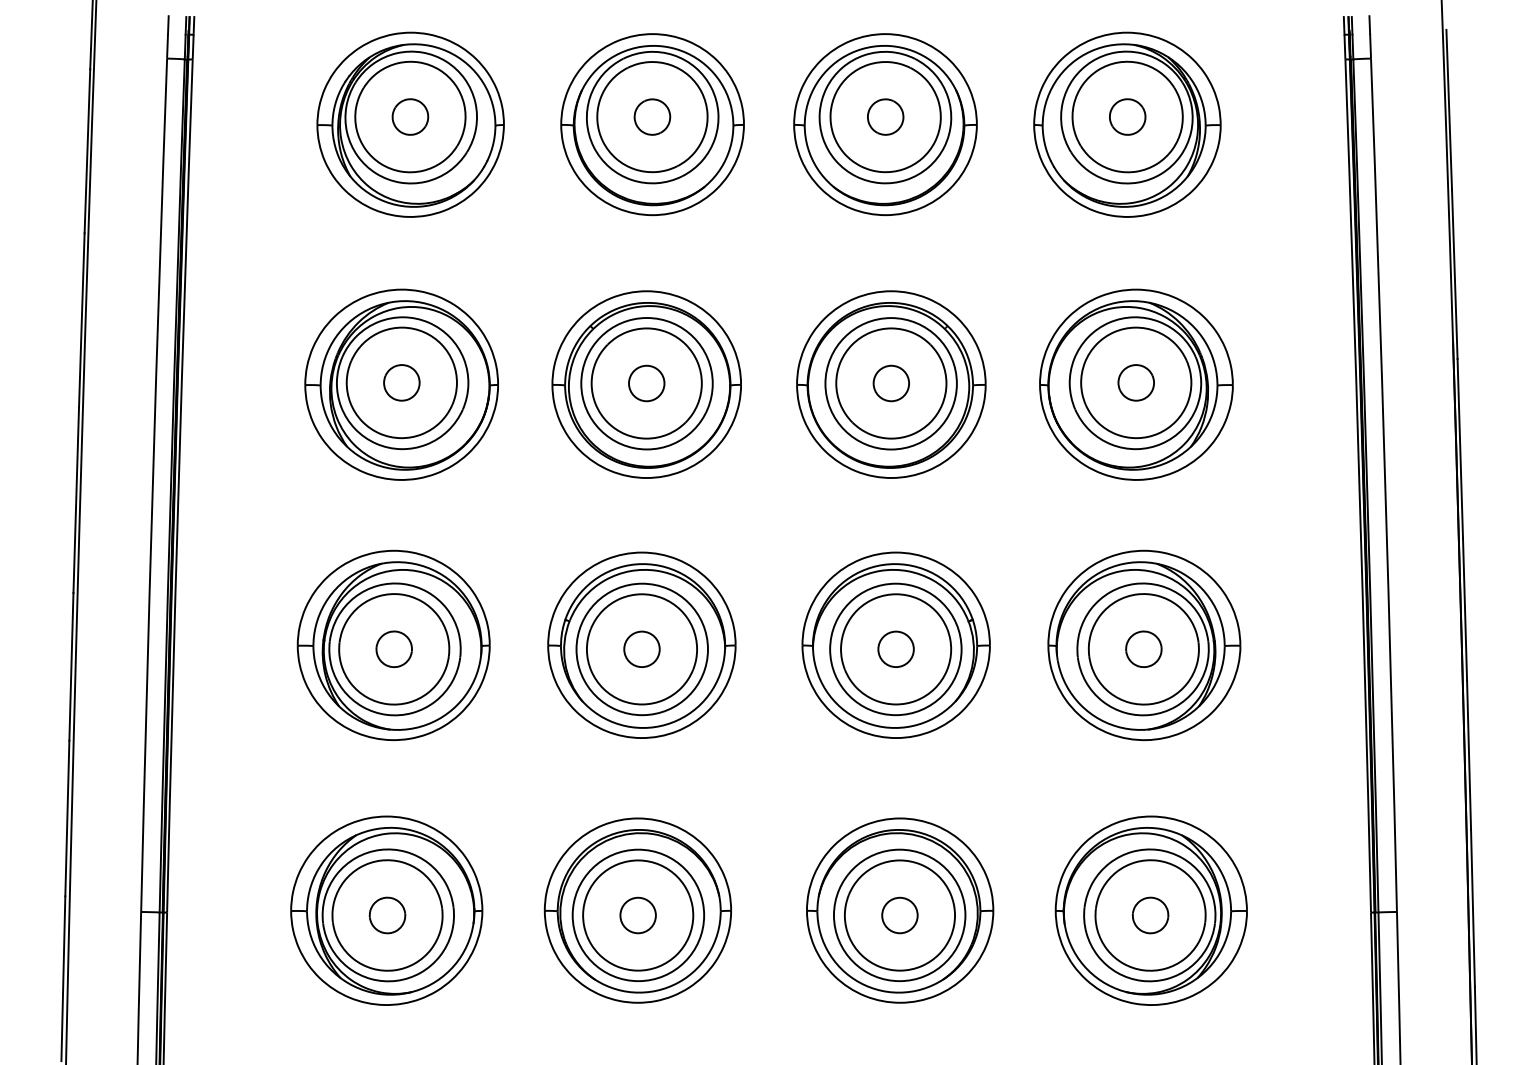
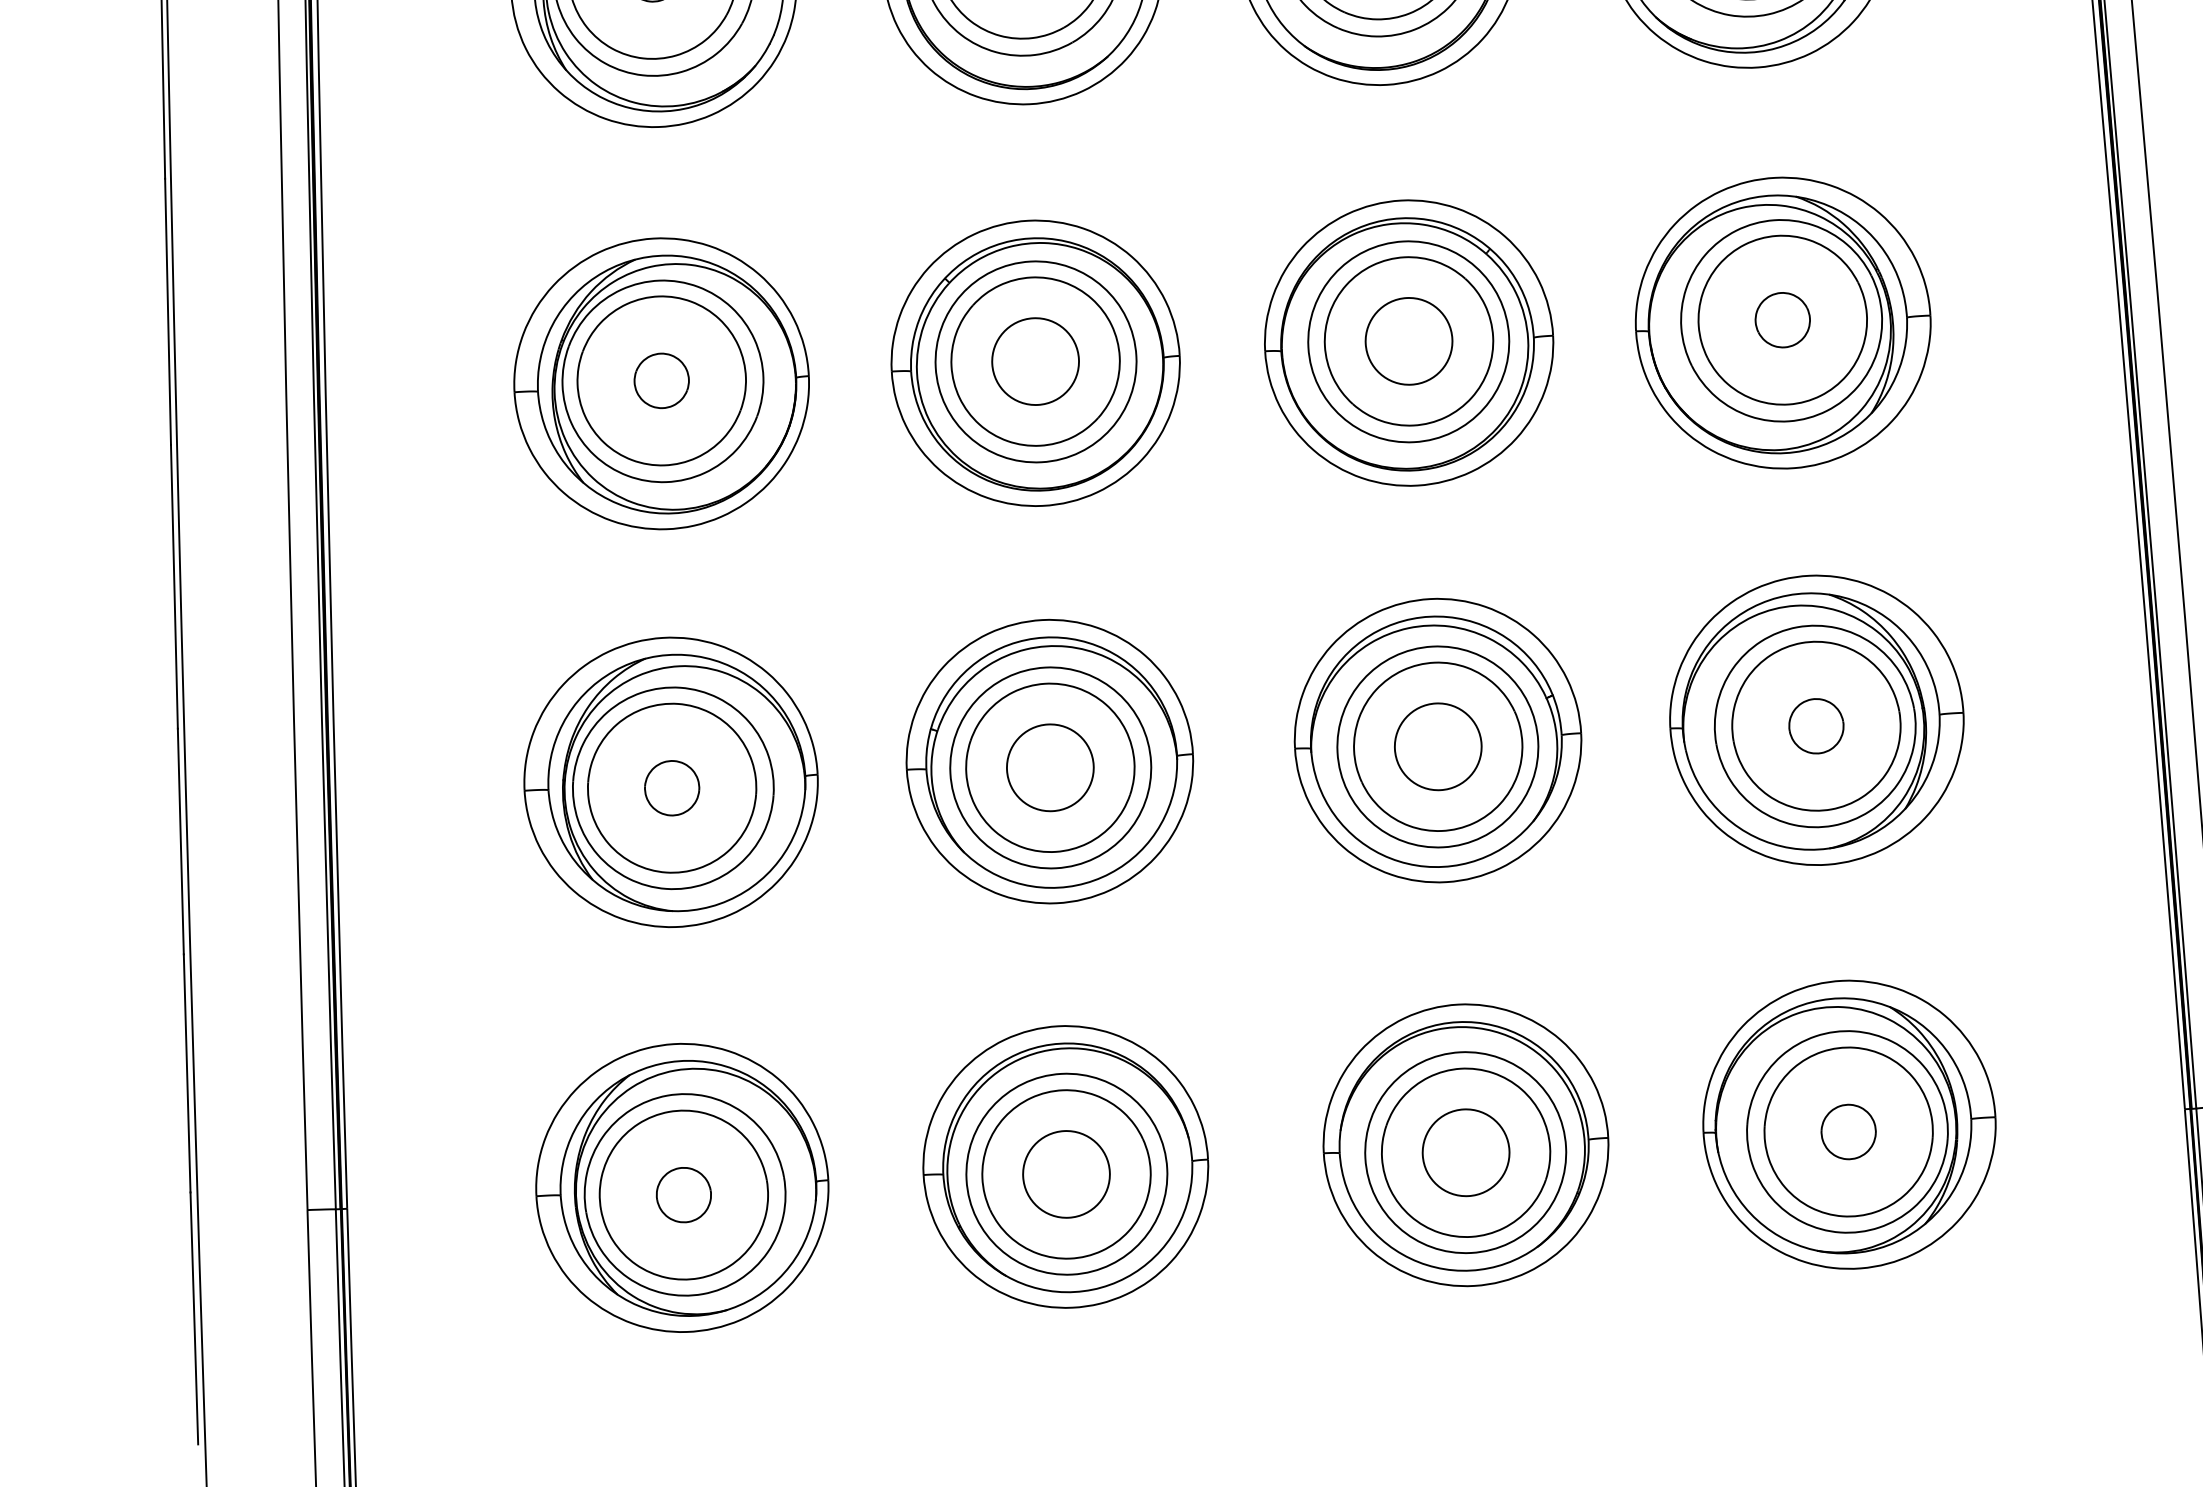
circle: (646, 383) -> (1035, 361), size x1.6
circle: (891, 383) -> (1409, 341), size x1.6
circle: (641, 649) -> (1049, 768), size x1.6
circle: (895, 649) -> (1437, 747), size x1.6
circle: (637, 915) -> (1065, 1174), size x1.6
circle: (899, 915) -> (1465, 1152), size x1.6

